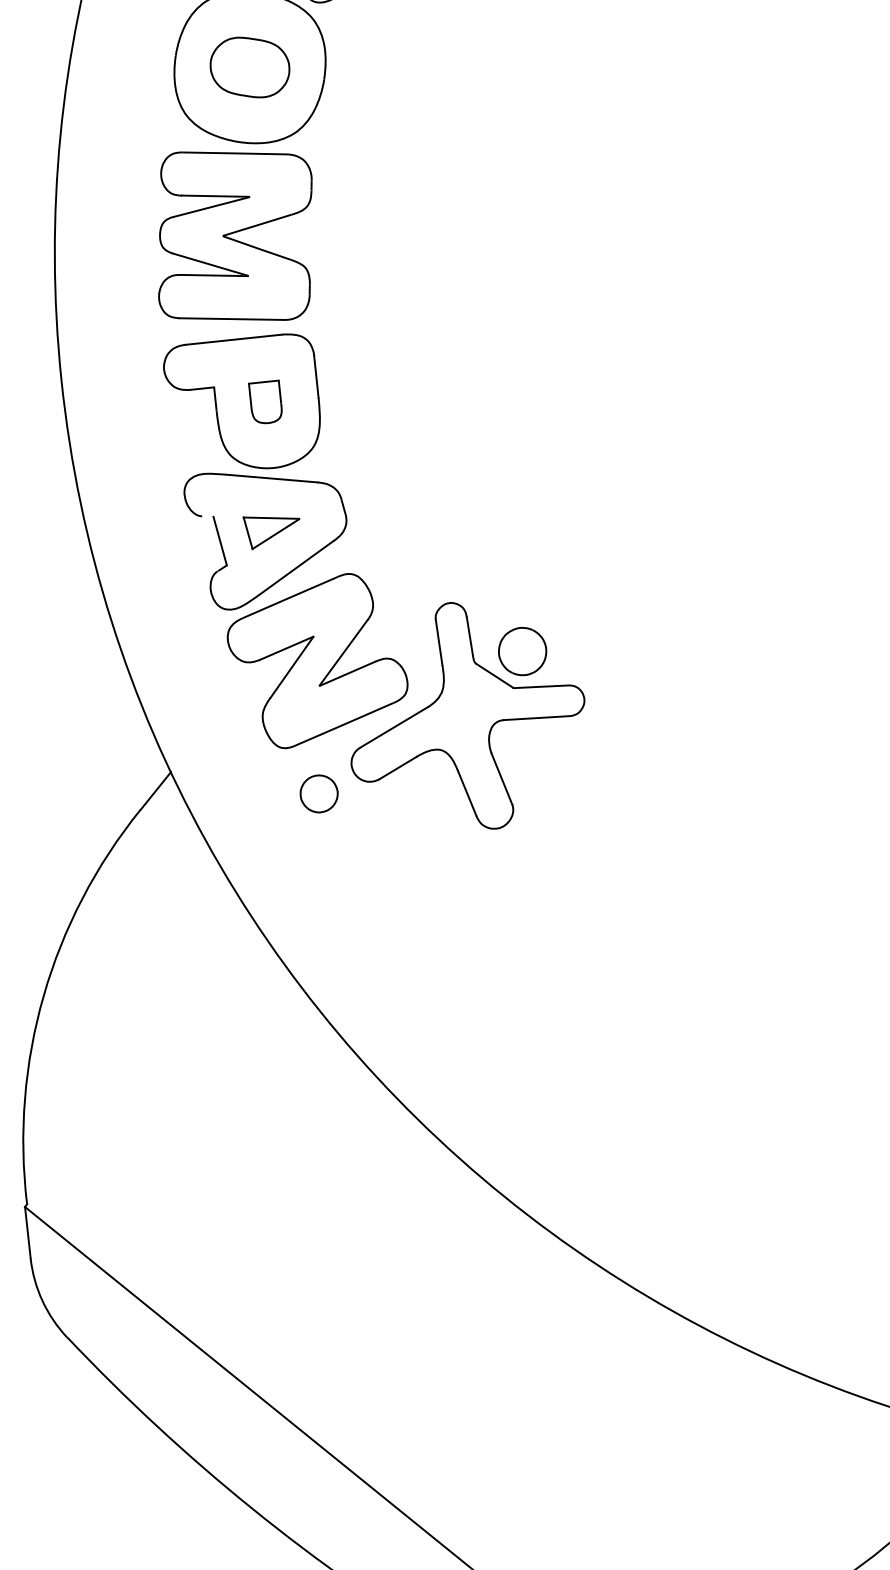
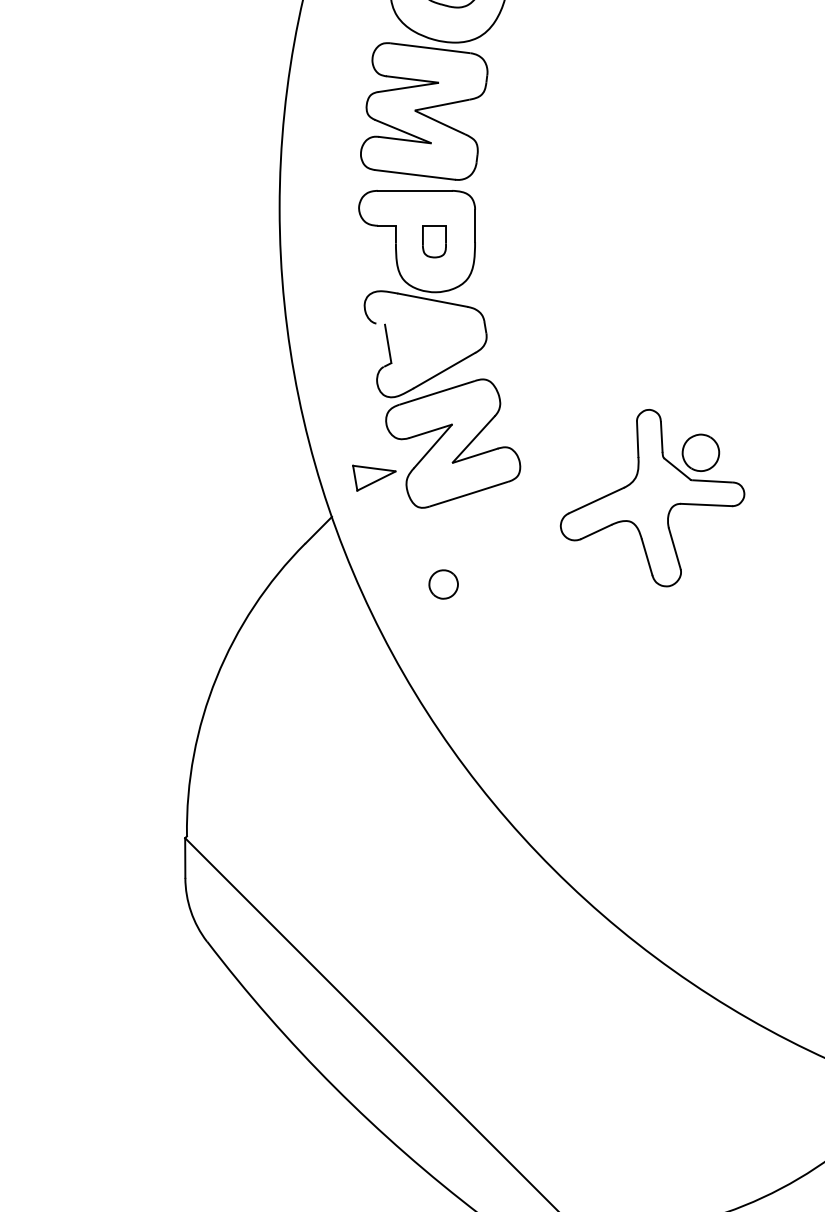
part: (272, 529) -> (374, 477), moved
part: (466, 717) -> (652, 498), moved
part: (318, 793) -> (443, 584), moved

